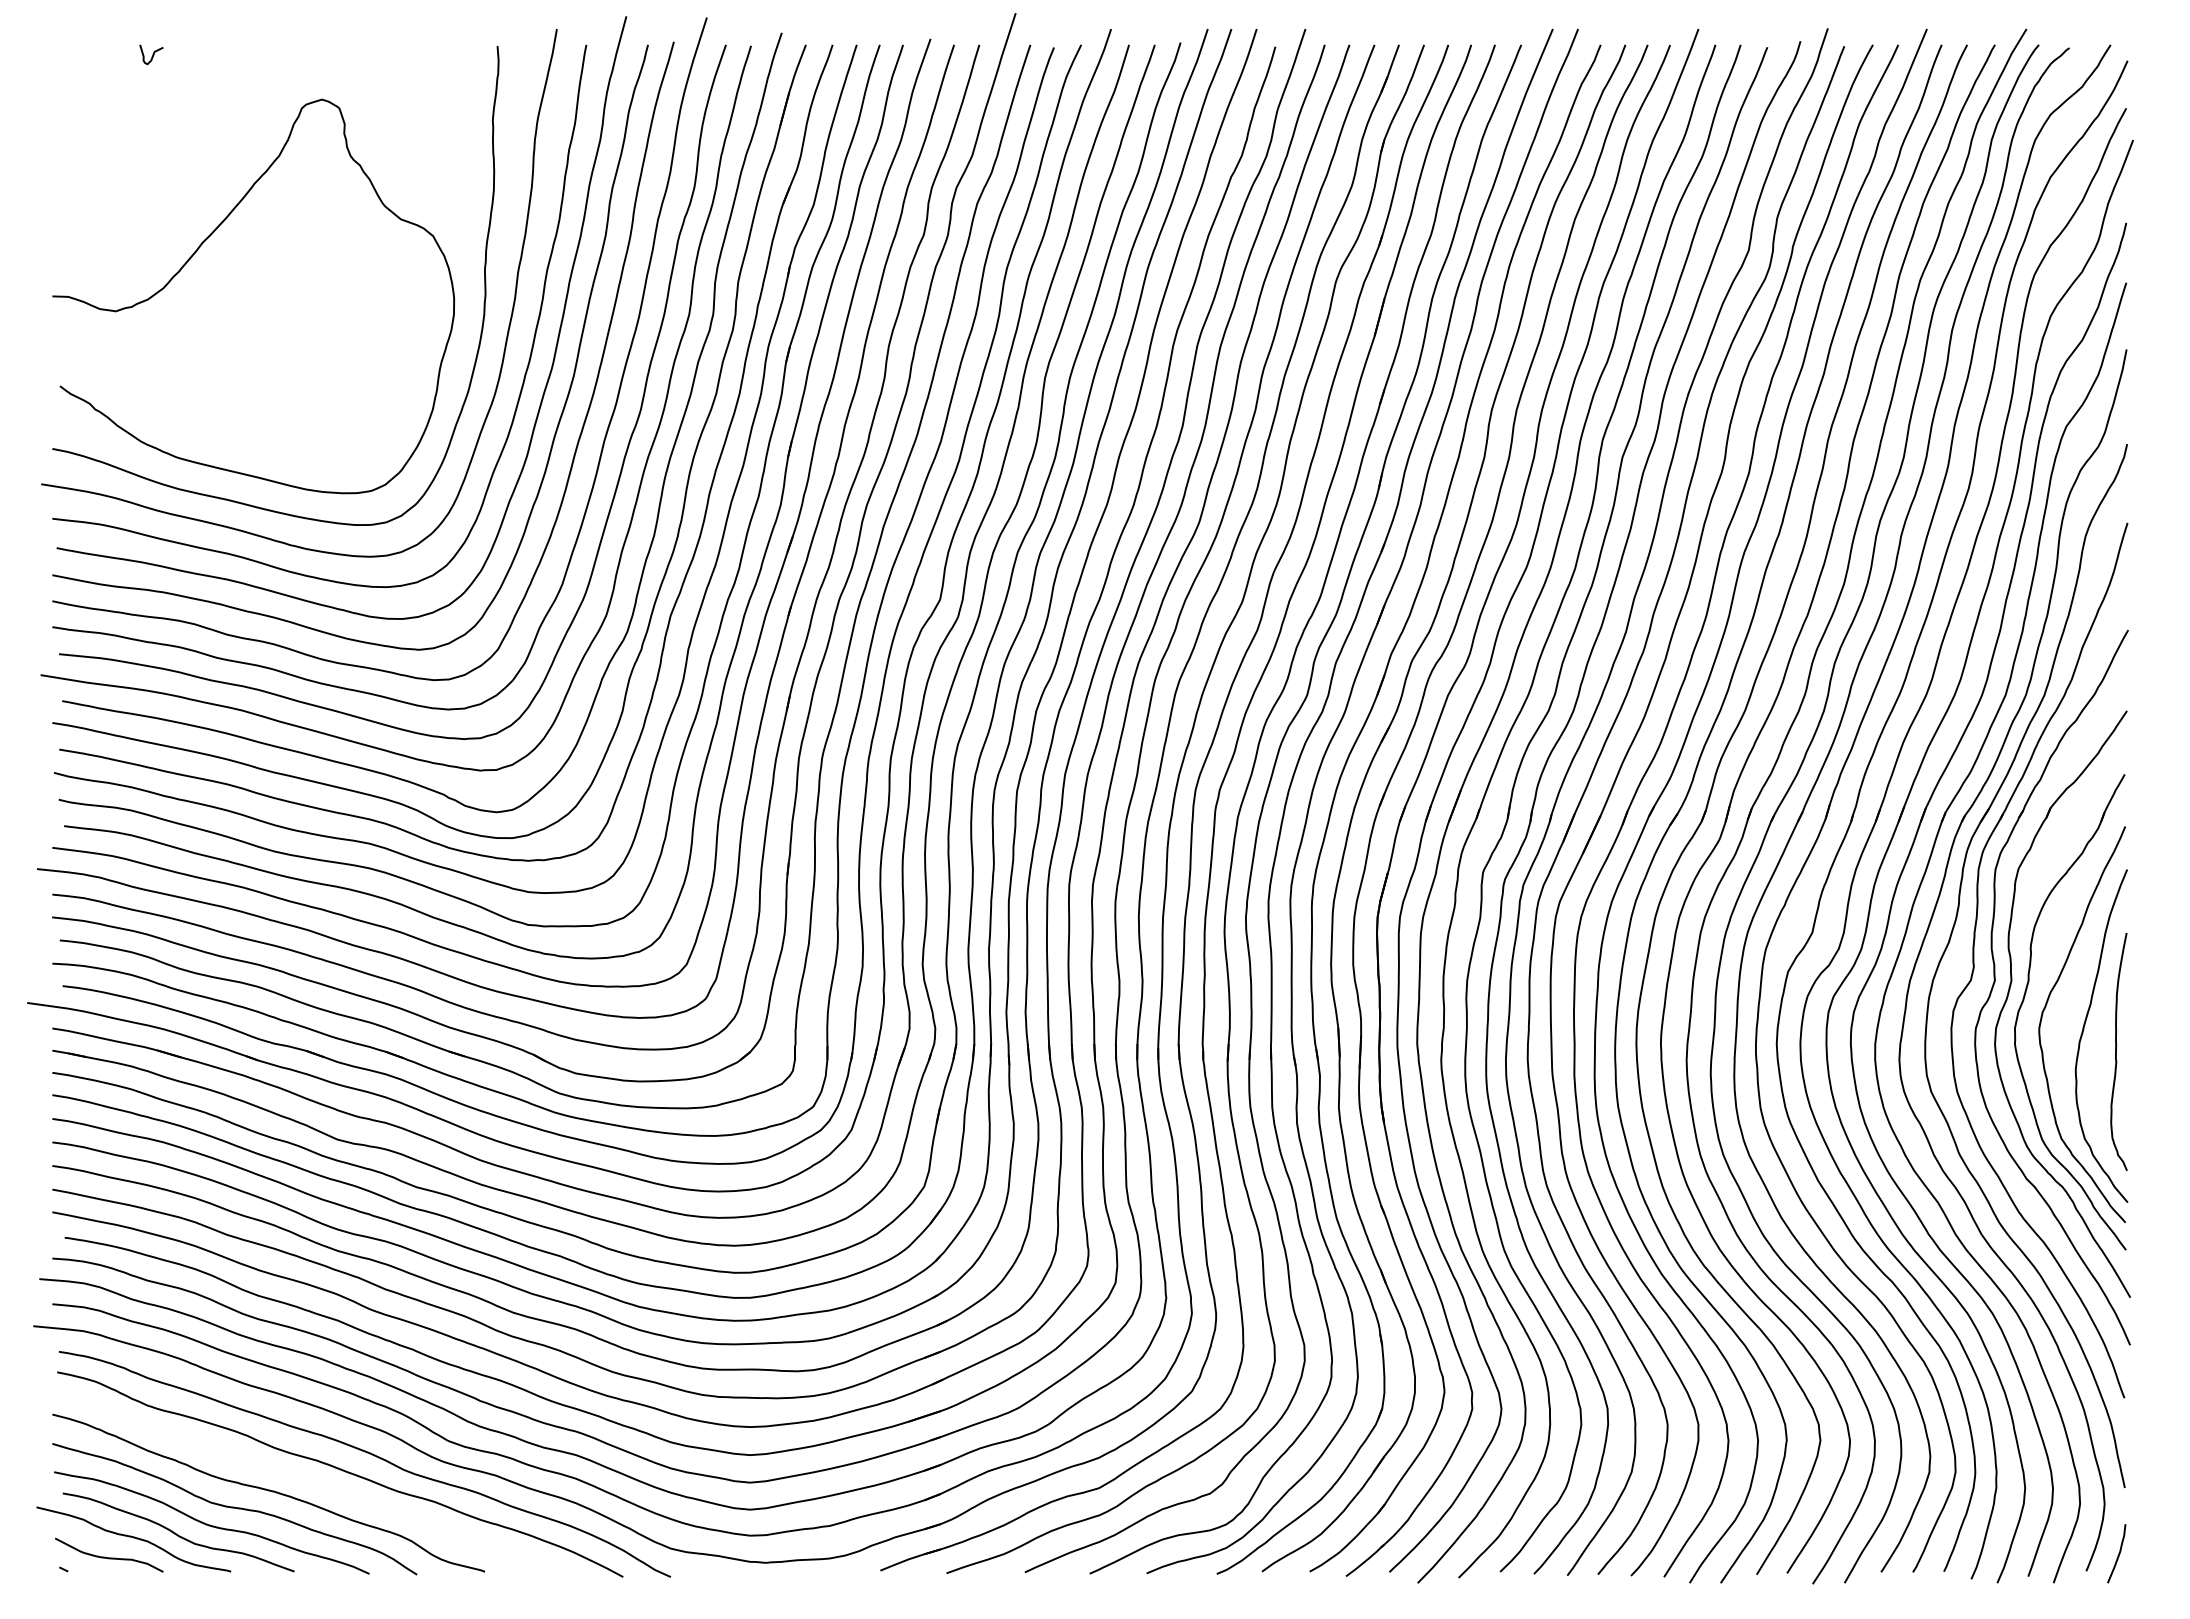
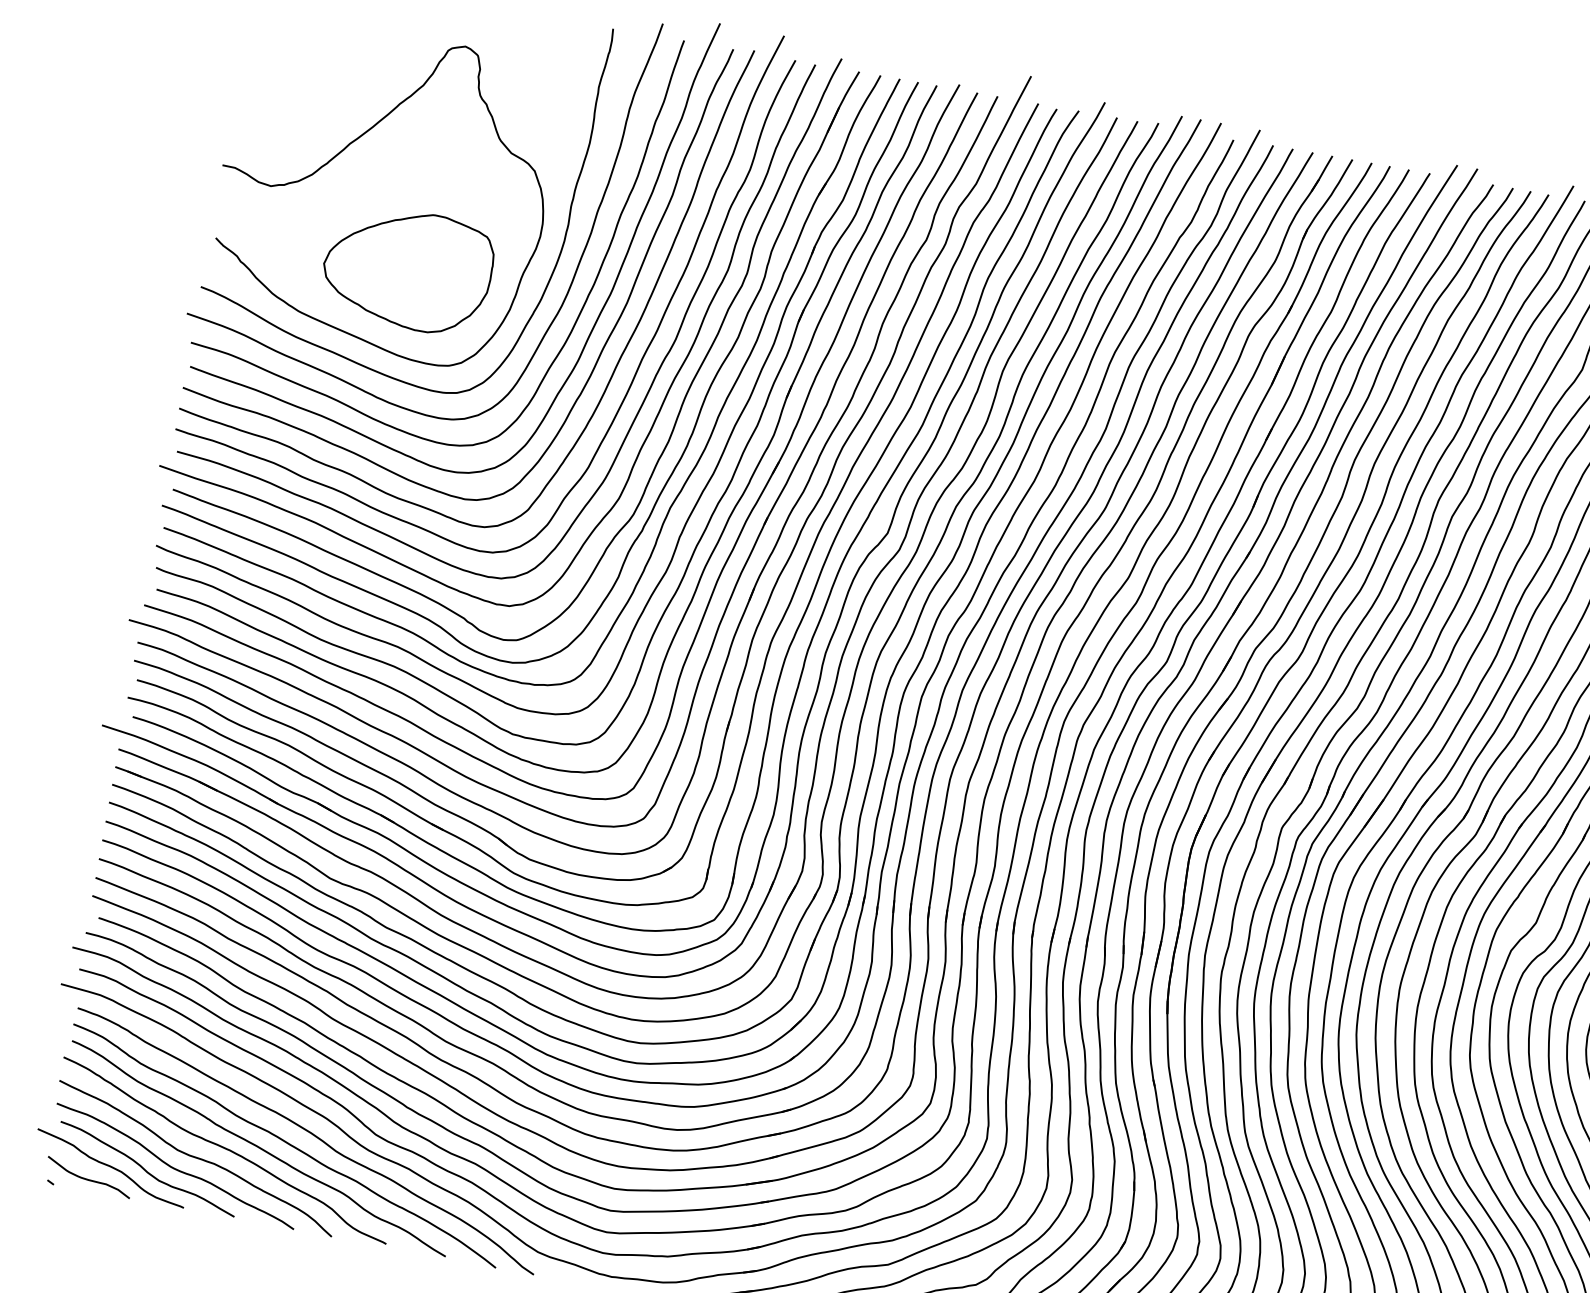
part: (299, 383) -> (407, 269), added
curve: (309, 1482) -> (259, 1147), added

